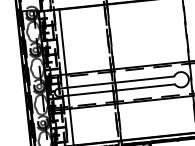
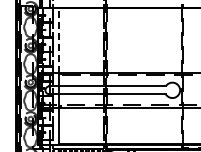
line: (62, 42) -> (58, 40), solid -> dashed

